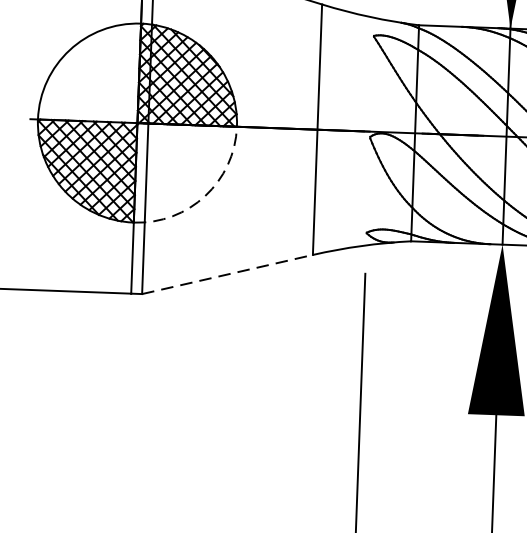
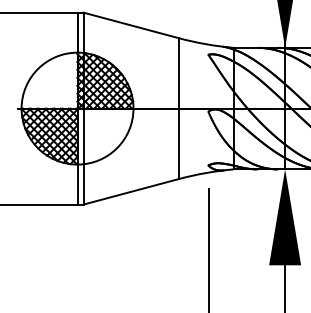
arc: (205, 196) -> (117, 148), dashed -> solid
line: (227, 273) -> (131, 191), dashed -> solid

